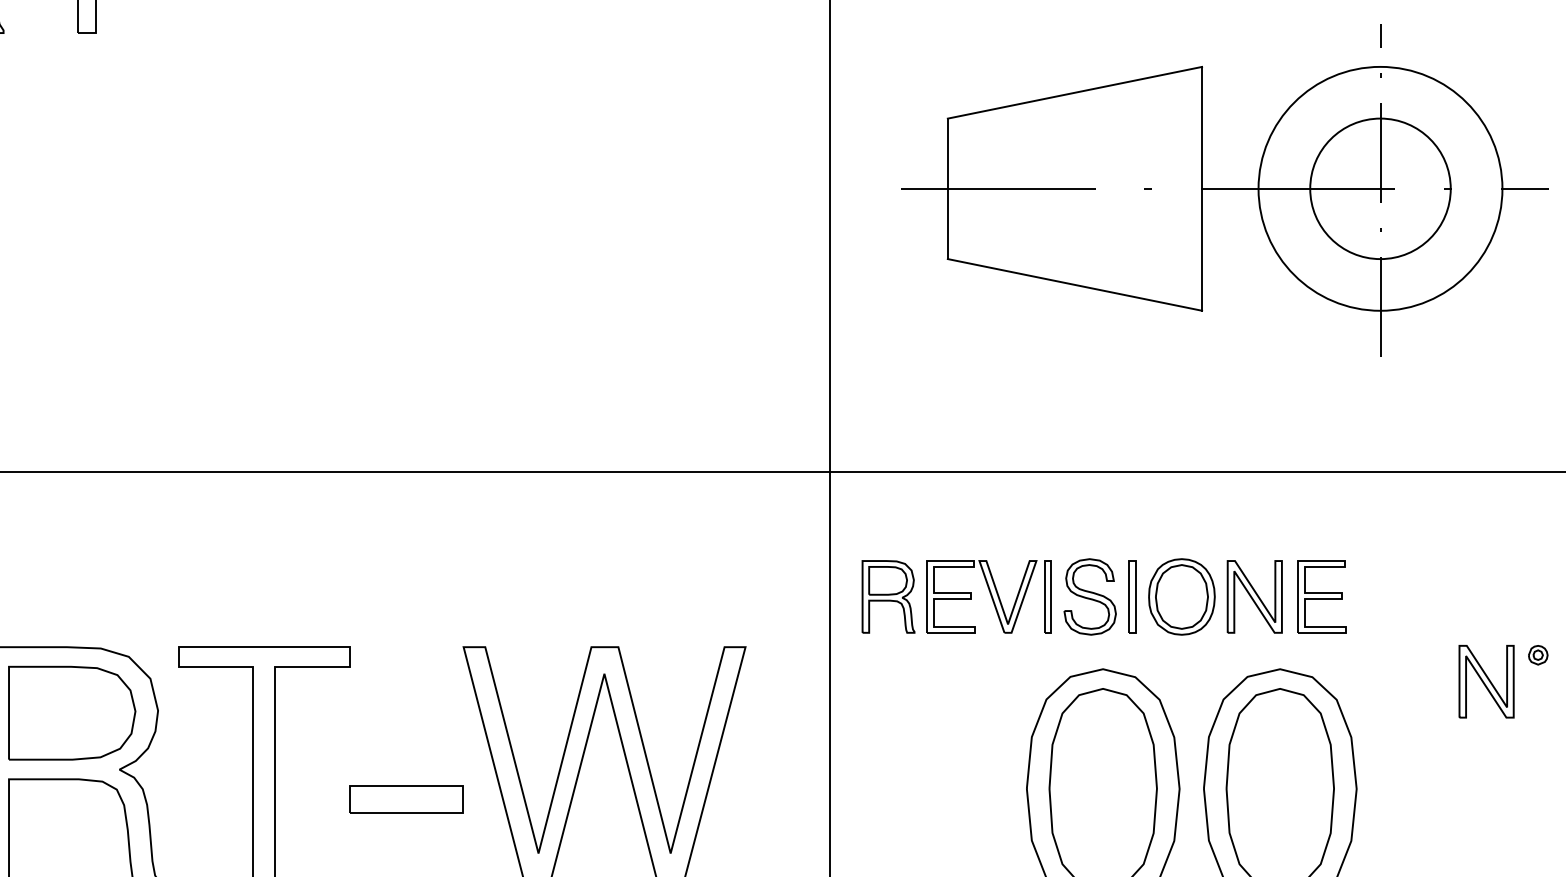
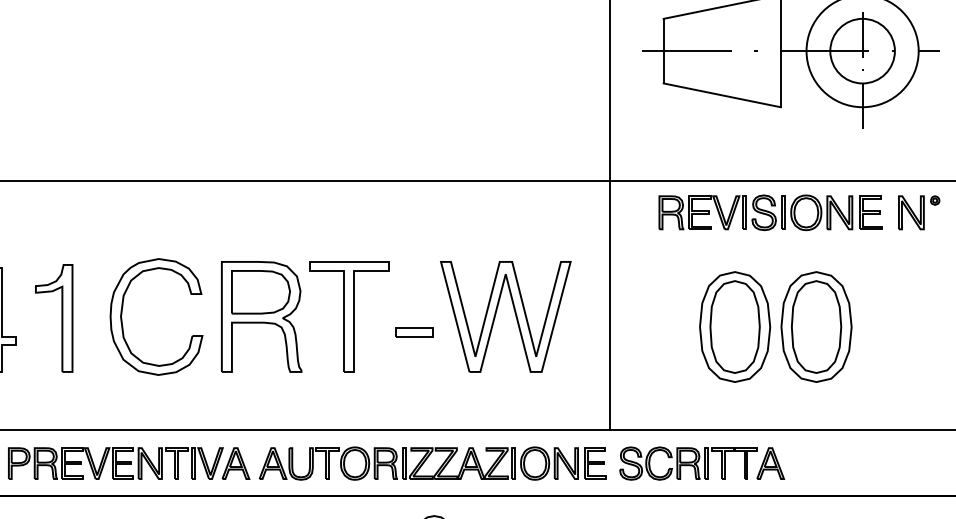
part: (1104, 596) -> (770, 212), moved
part: (1504, 681) -> (919, 212), moved
part: (405, 800) -> (414, 332), size x0.71

